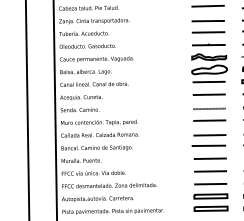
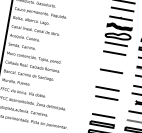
line: (209, 108) -> (112, 62), removed
line: (209, 135) -> (109, 81), removed
line: (210, 171) -> (105, 107), removed

